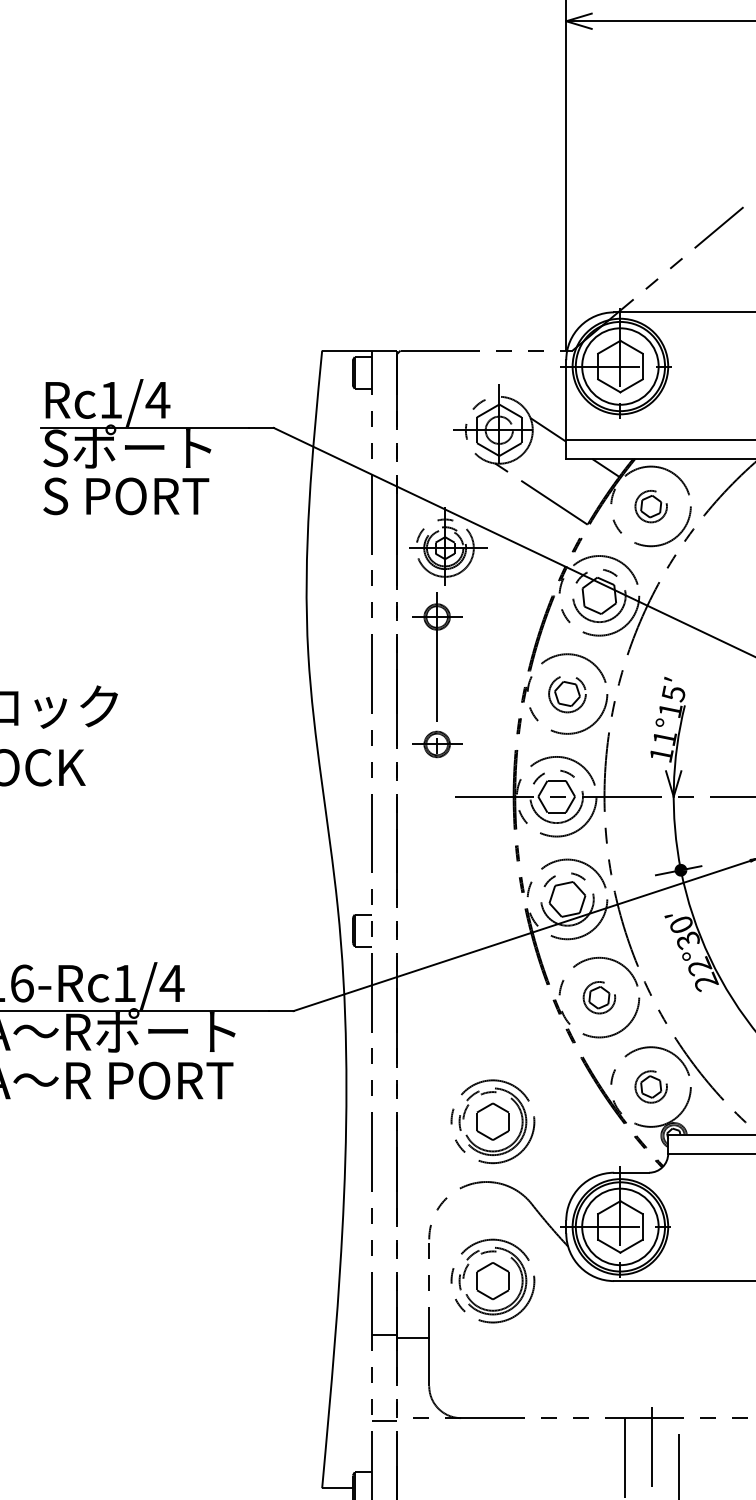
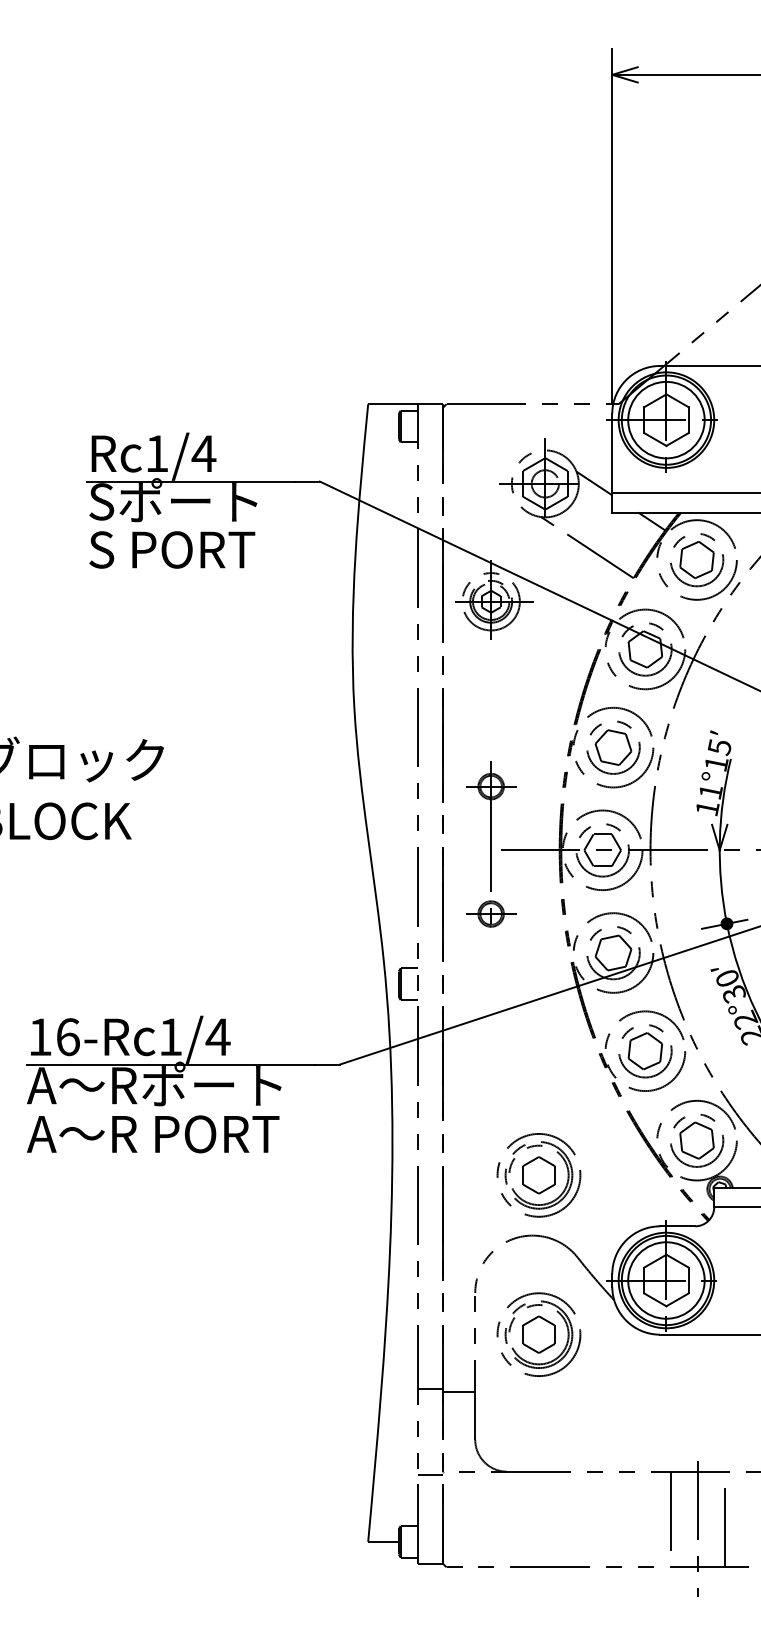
part: (651, 506) -> (697, 560), size x1.67
part: (437, 674) -> (491, 844), moved
part: (567, 693) -> (613, 747), size x1.43
part: (599, 997) -> (645, 1051), size x1.67
part: (651, 1086) -> (697, 1140), size x1.67

